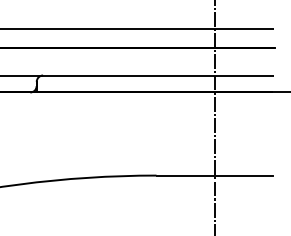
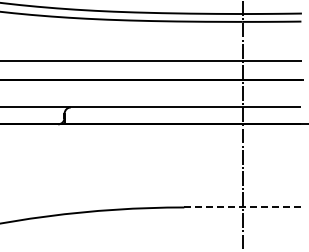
line: (214, 175) -> (242, 207), solid -> dashed

